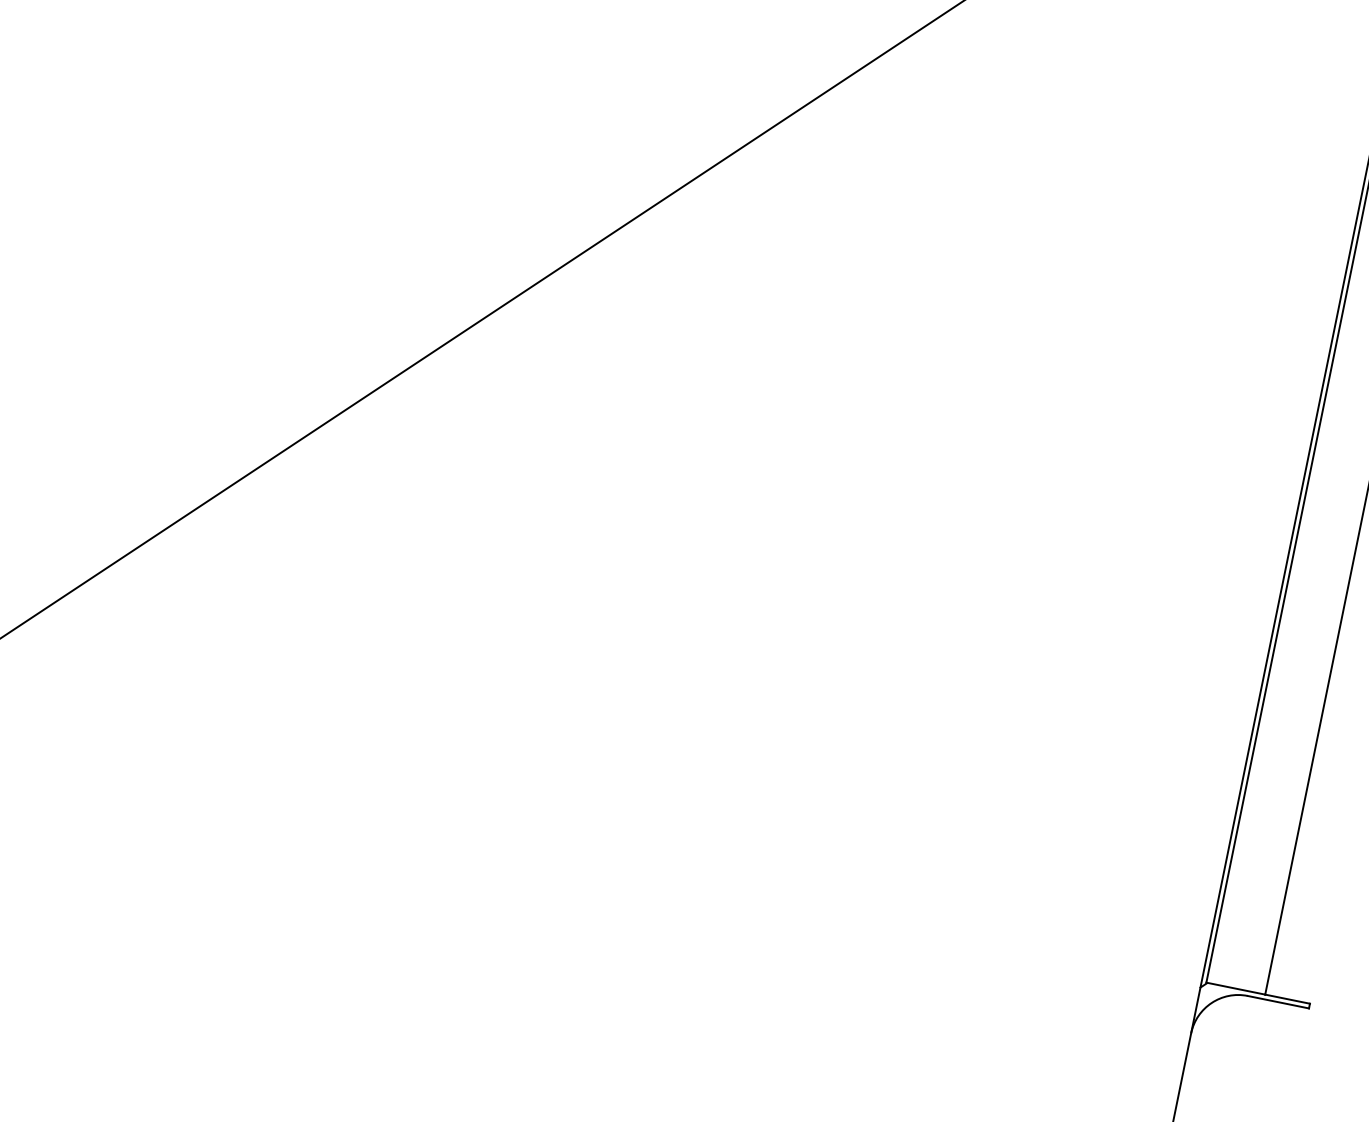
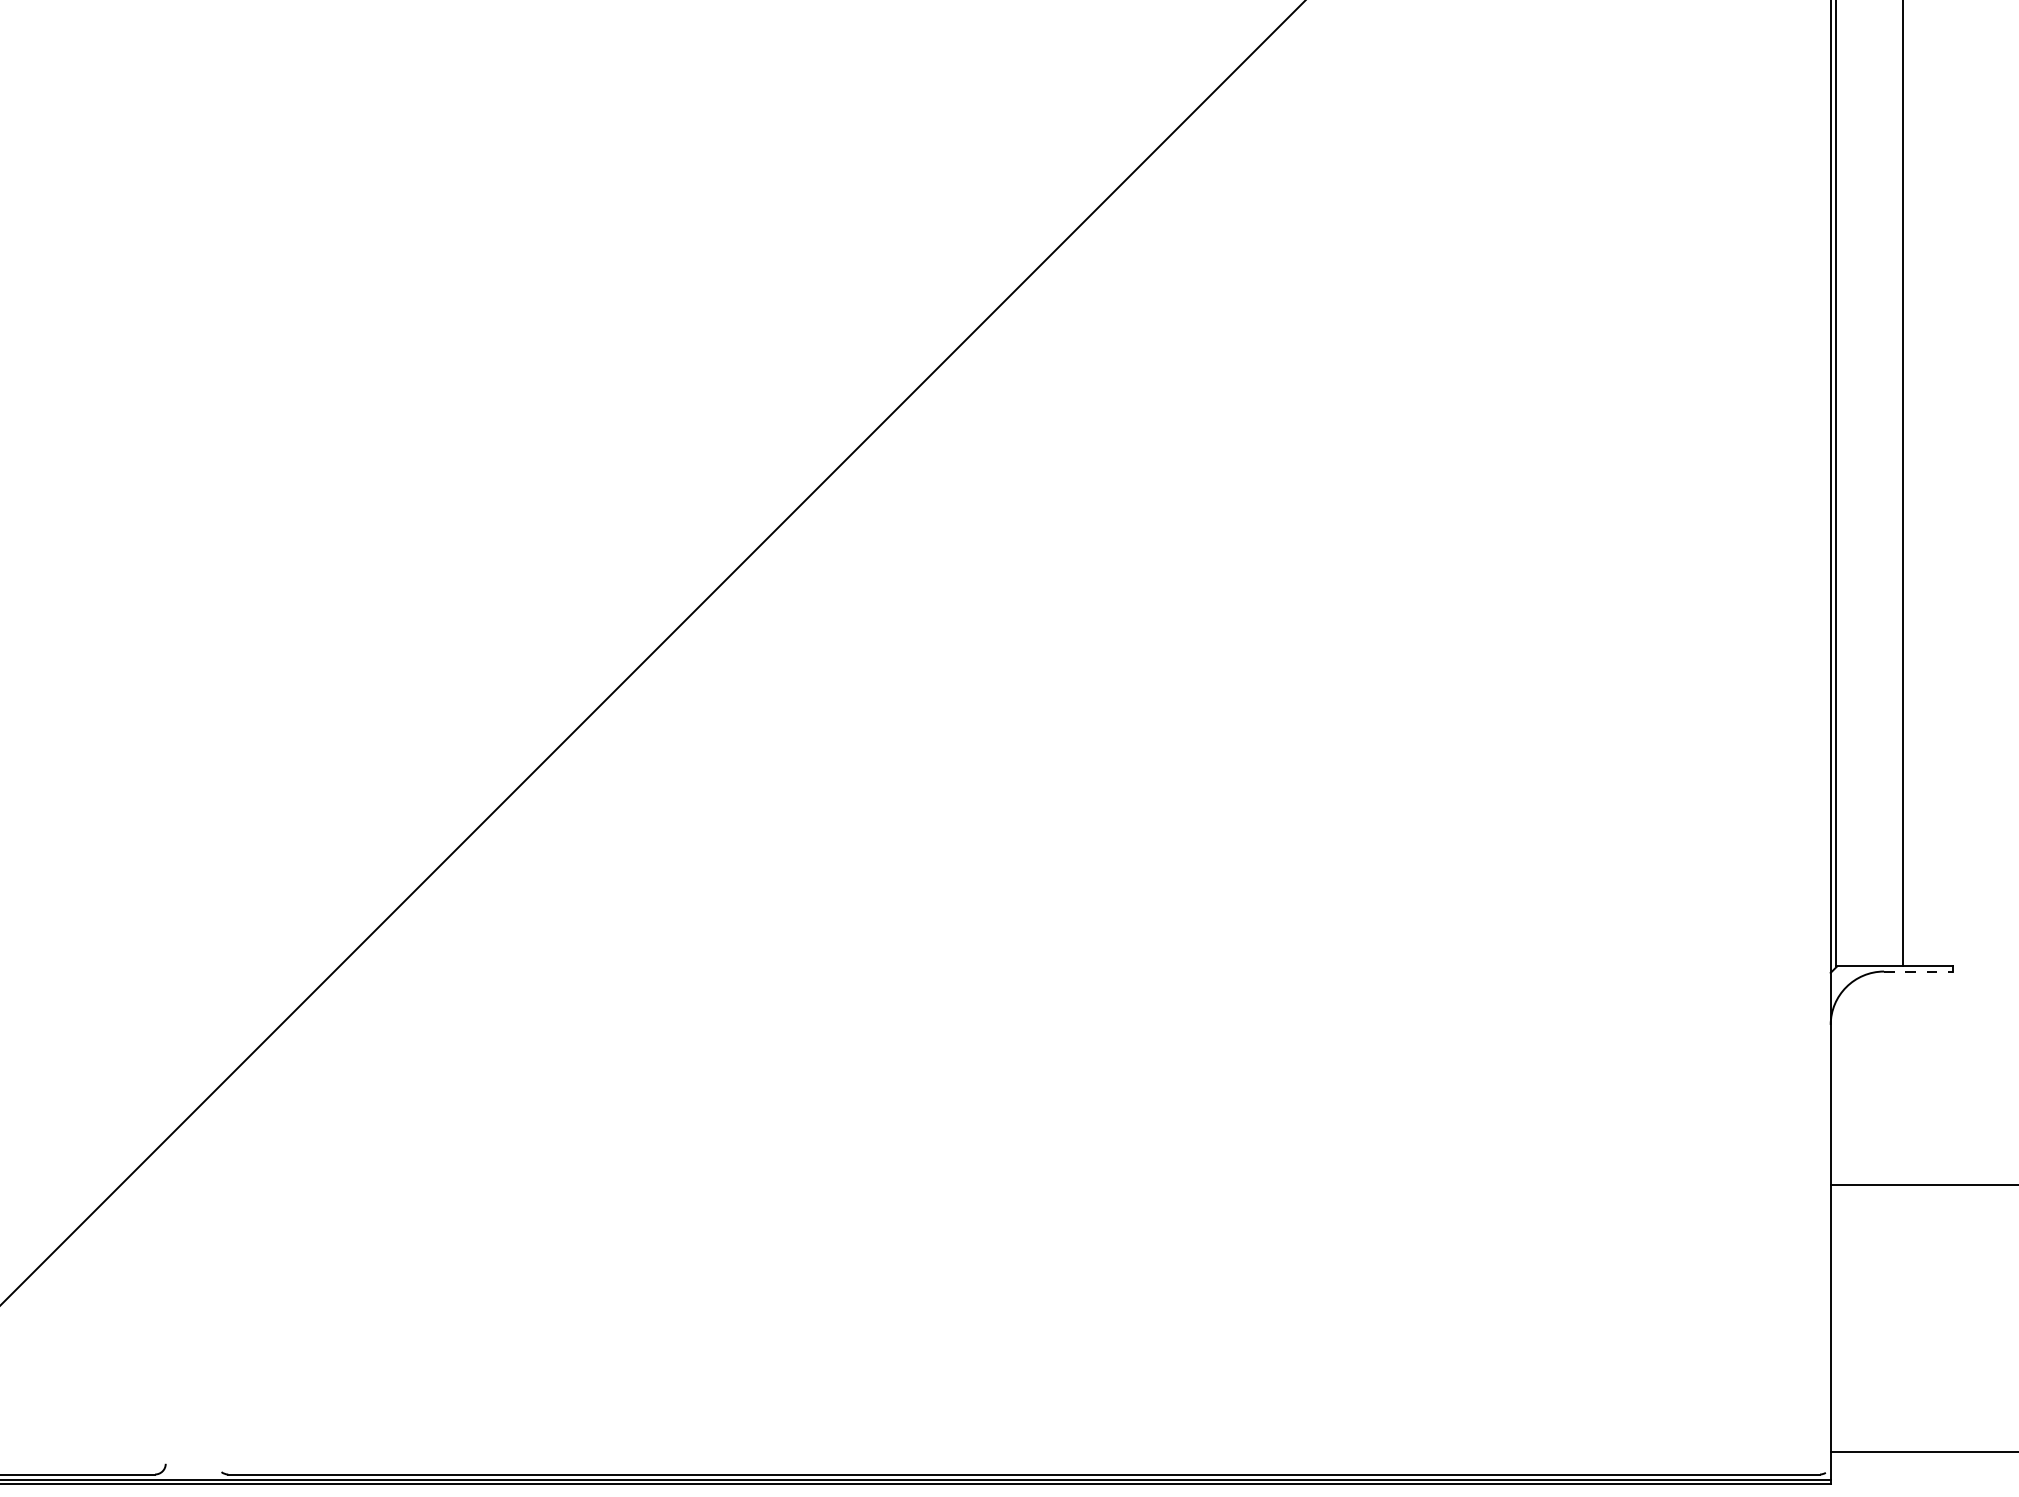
line: (1278, 1002) -> (1918, 971), solid -> dashed

